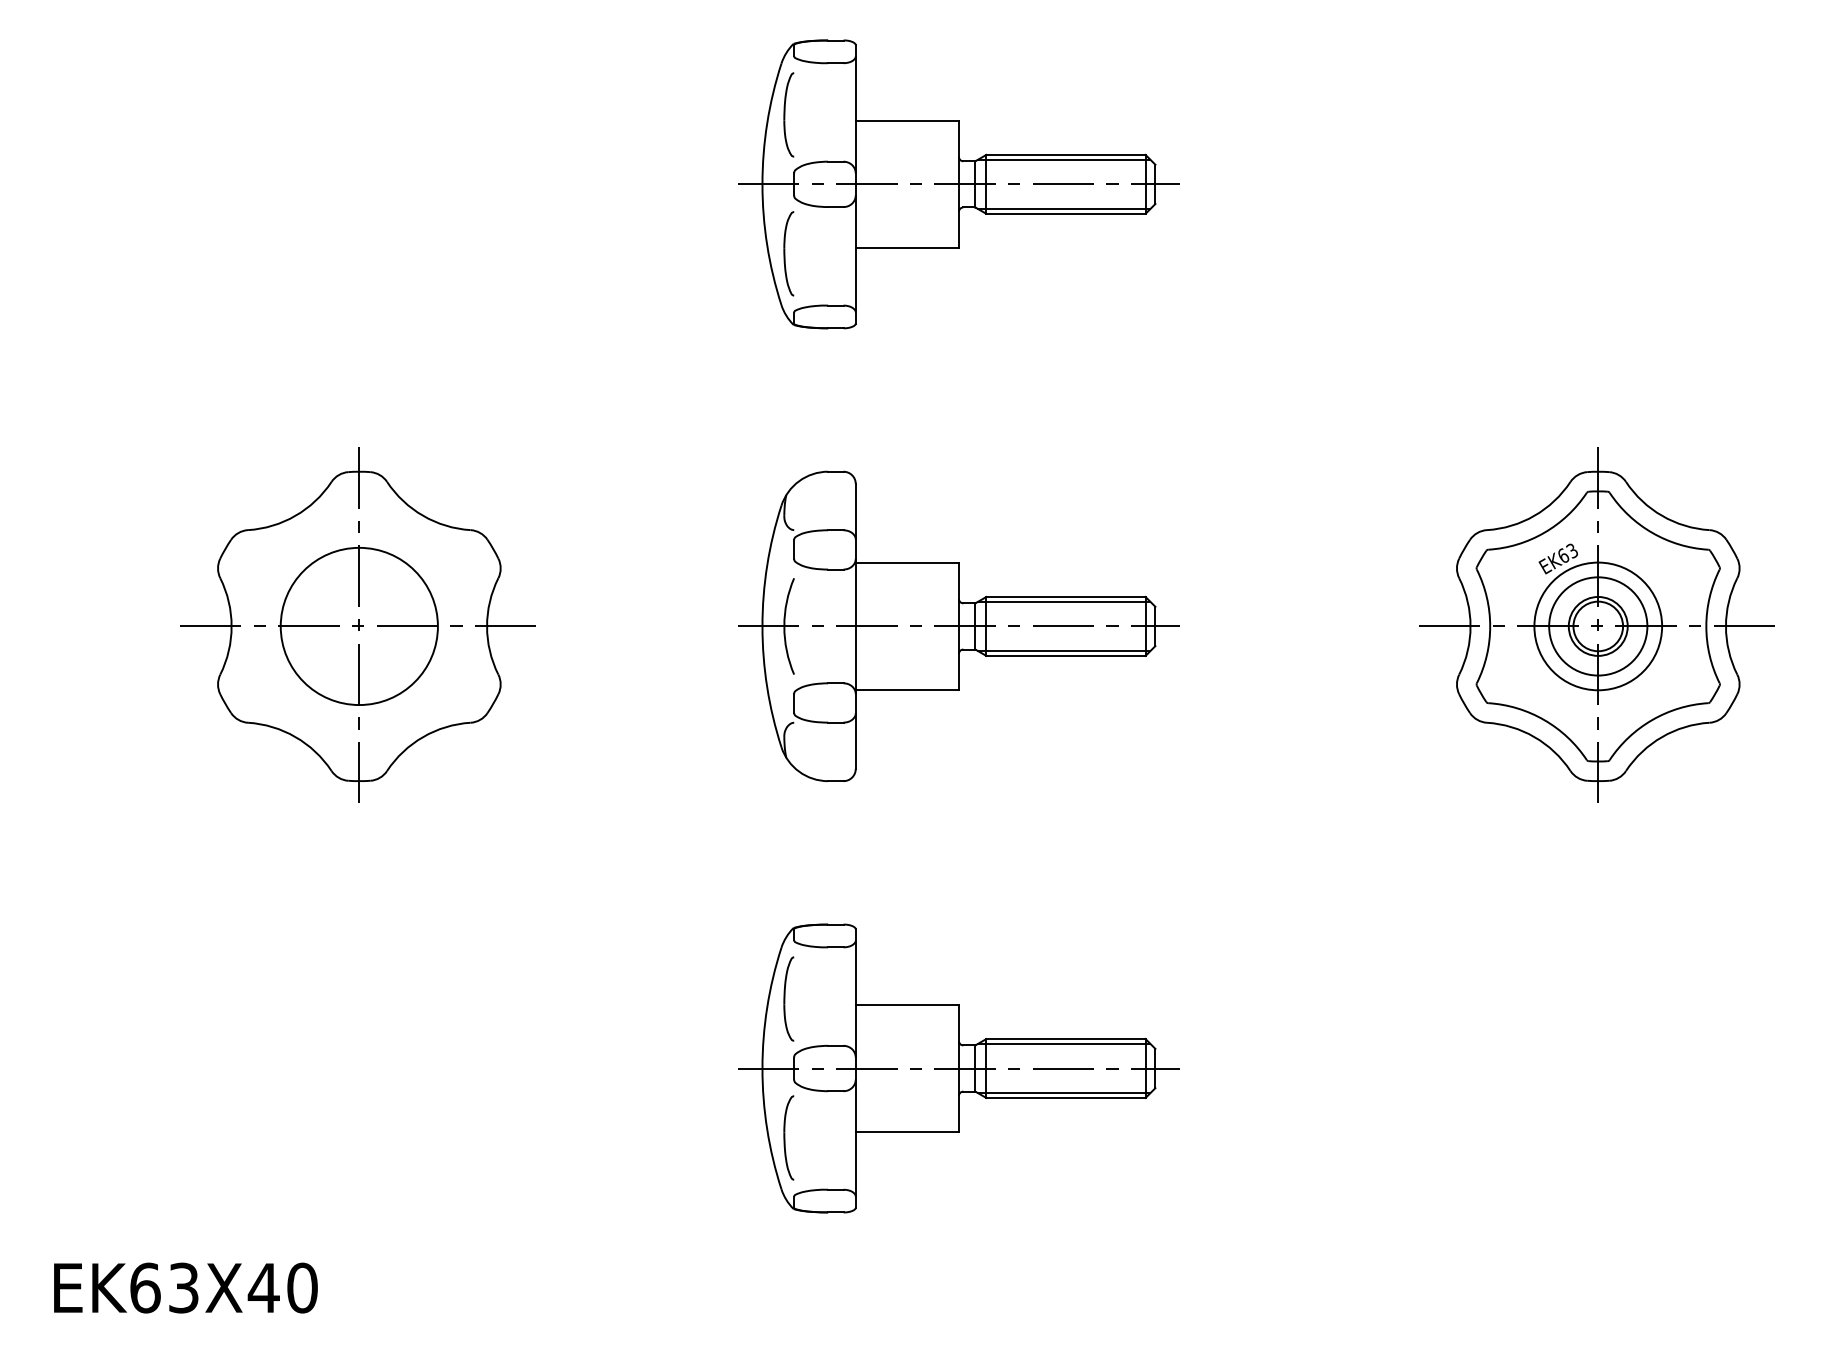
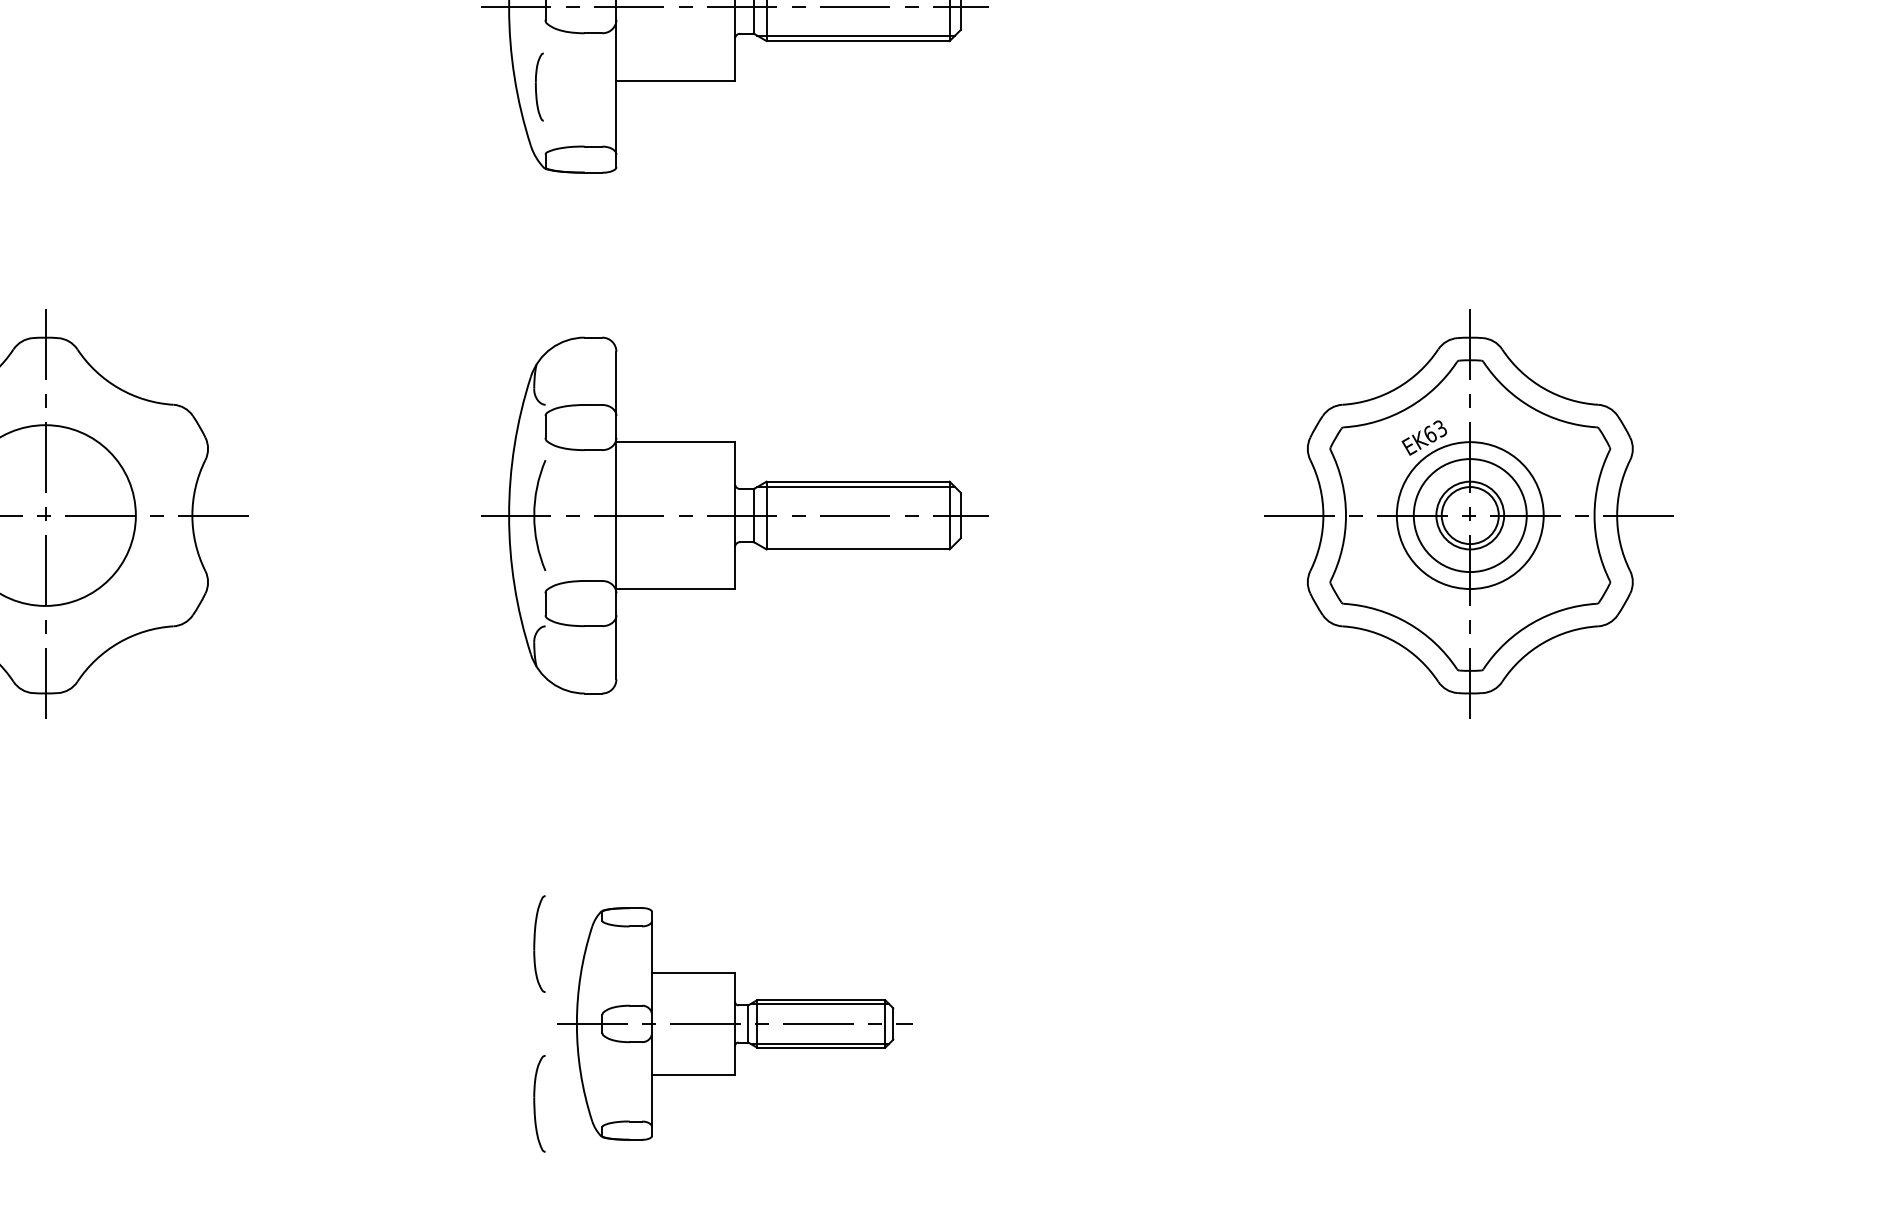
part: (788, 253) -> (539, 86), size x0.7
line: (1064, 651) -> (856, 544), removed
part: (958, 1068) -> (734, 1023), size x0.7

